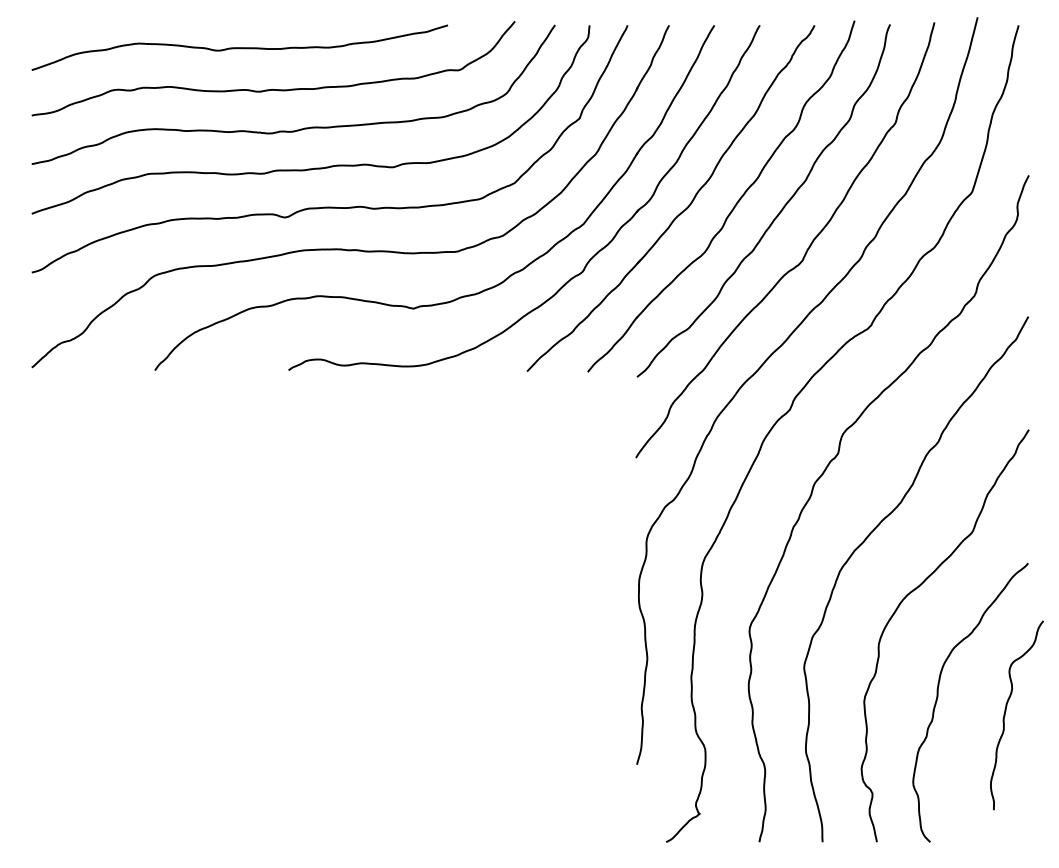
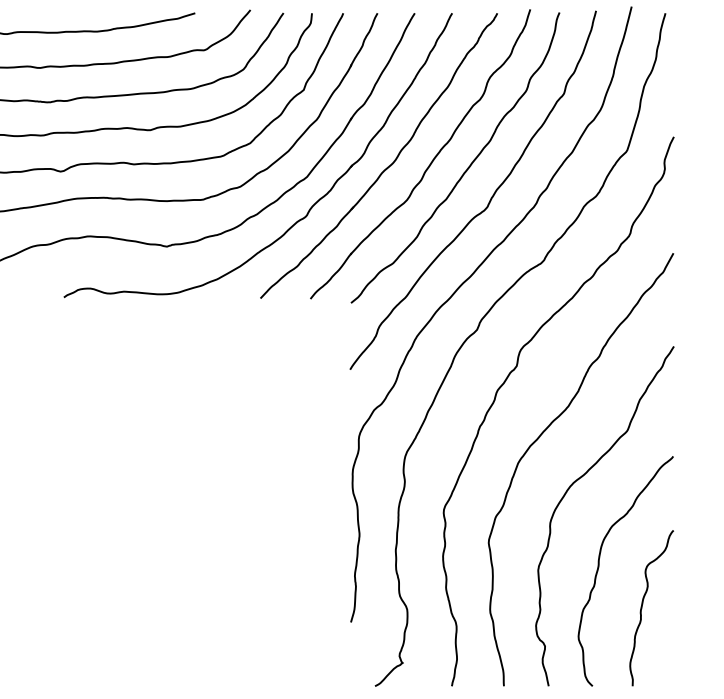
curve: (1006, 711) -> (643, 604), moved

